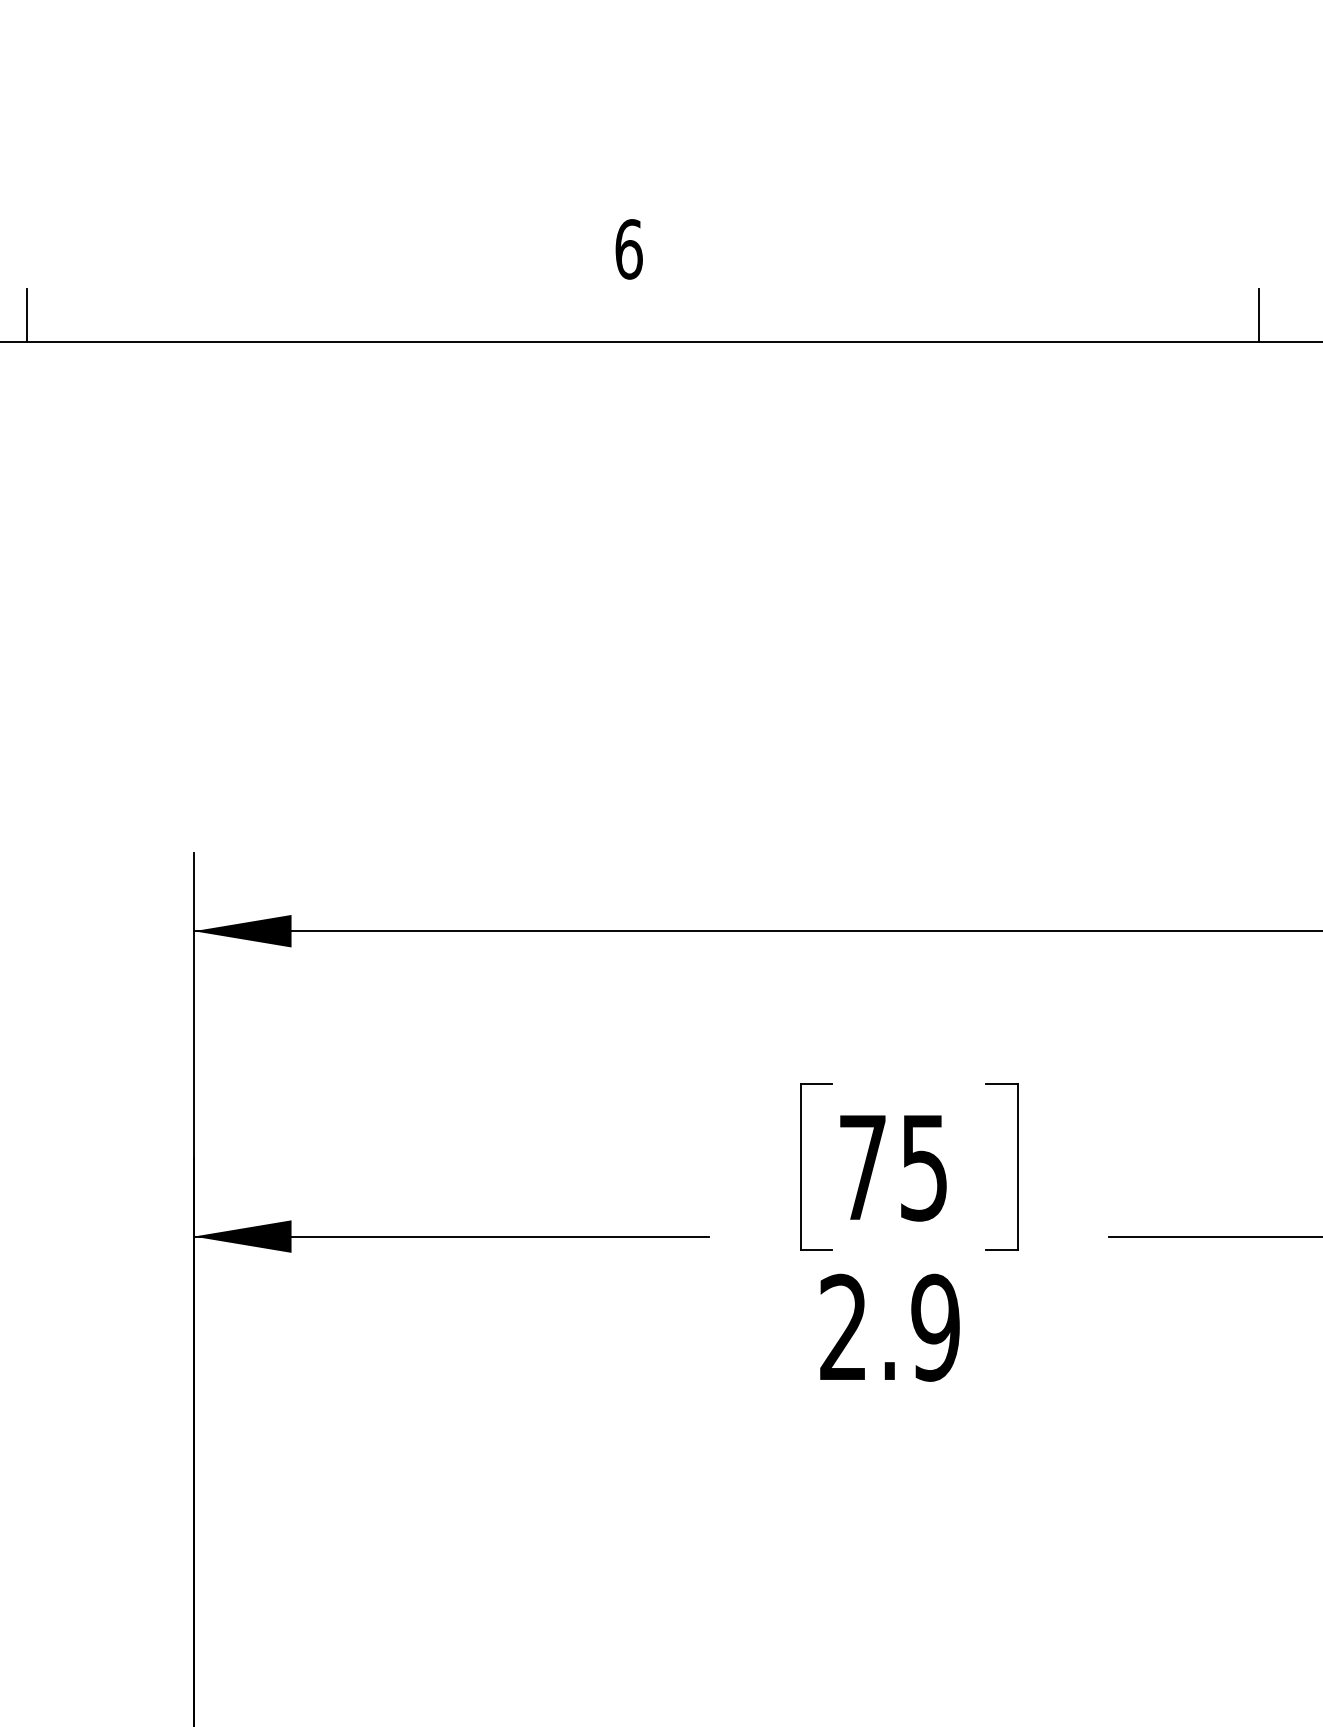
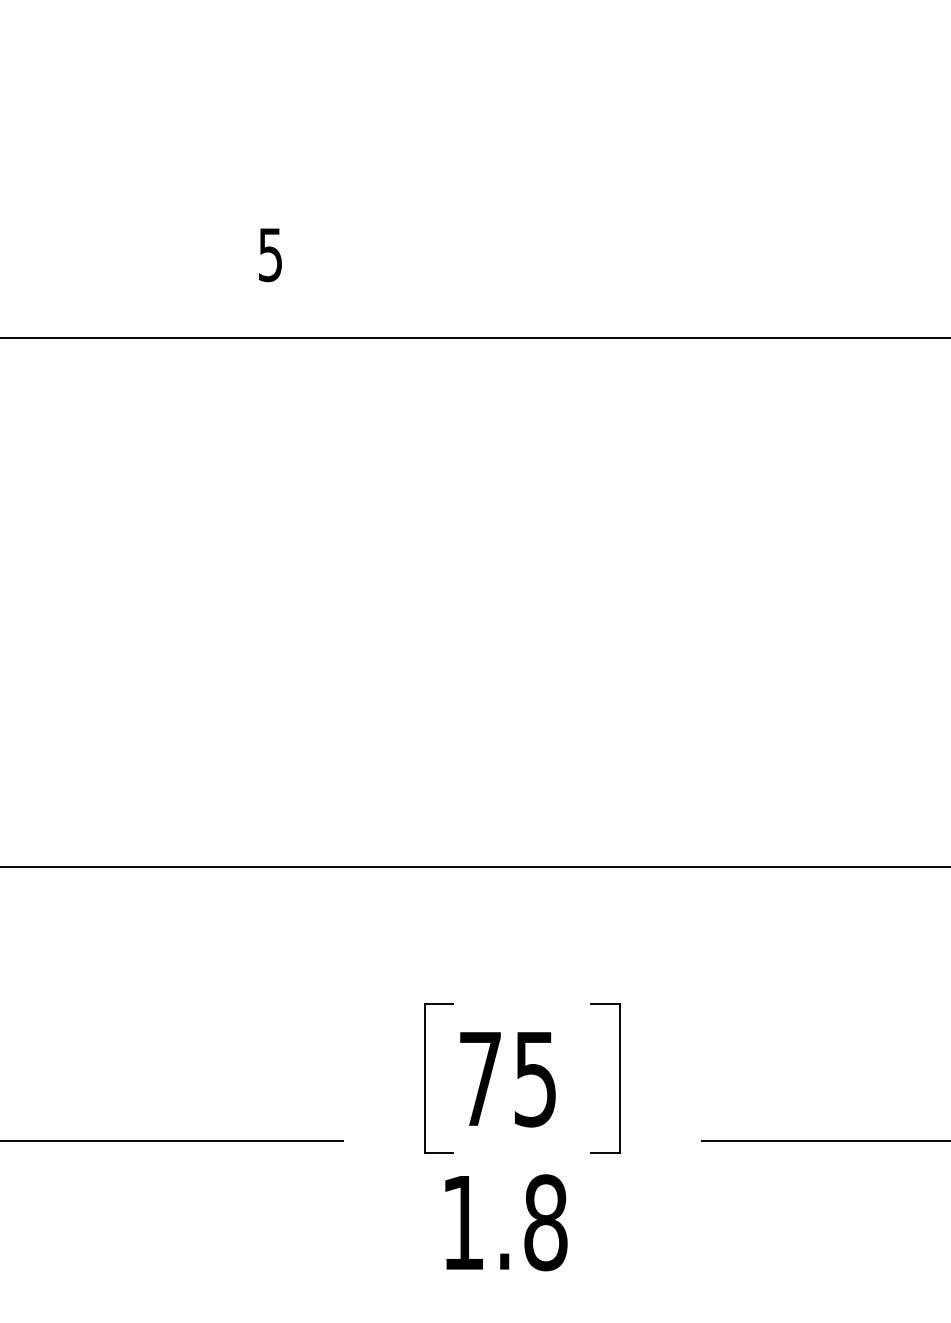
text: (628, 249) -> (270, 255), 6 -> 5
line: (1258, 314) -> (835, 313), removed
text: (889, 1327) -> (504, 1222), 2.9 -> 1.8

